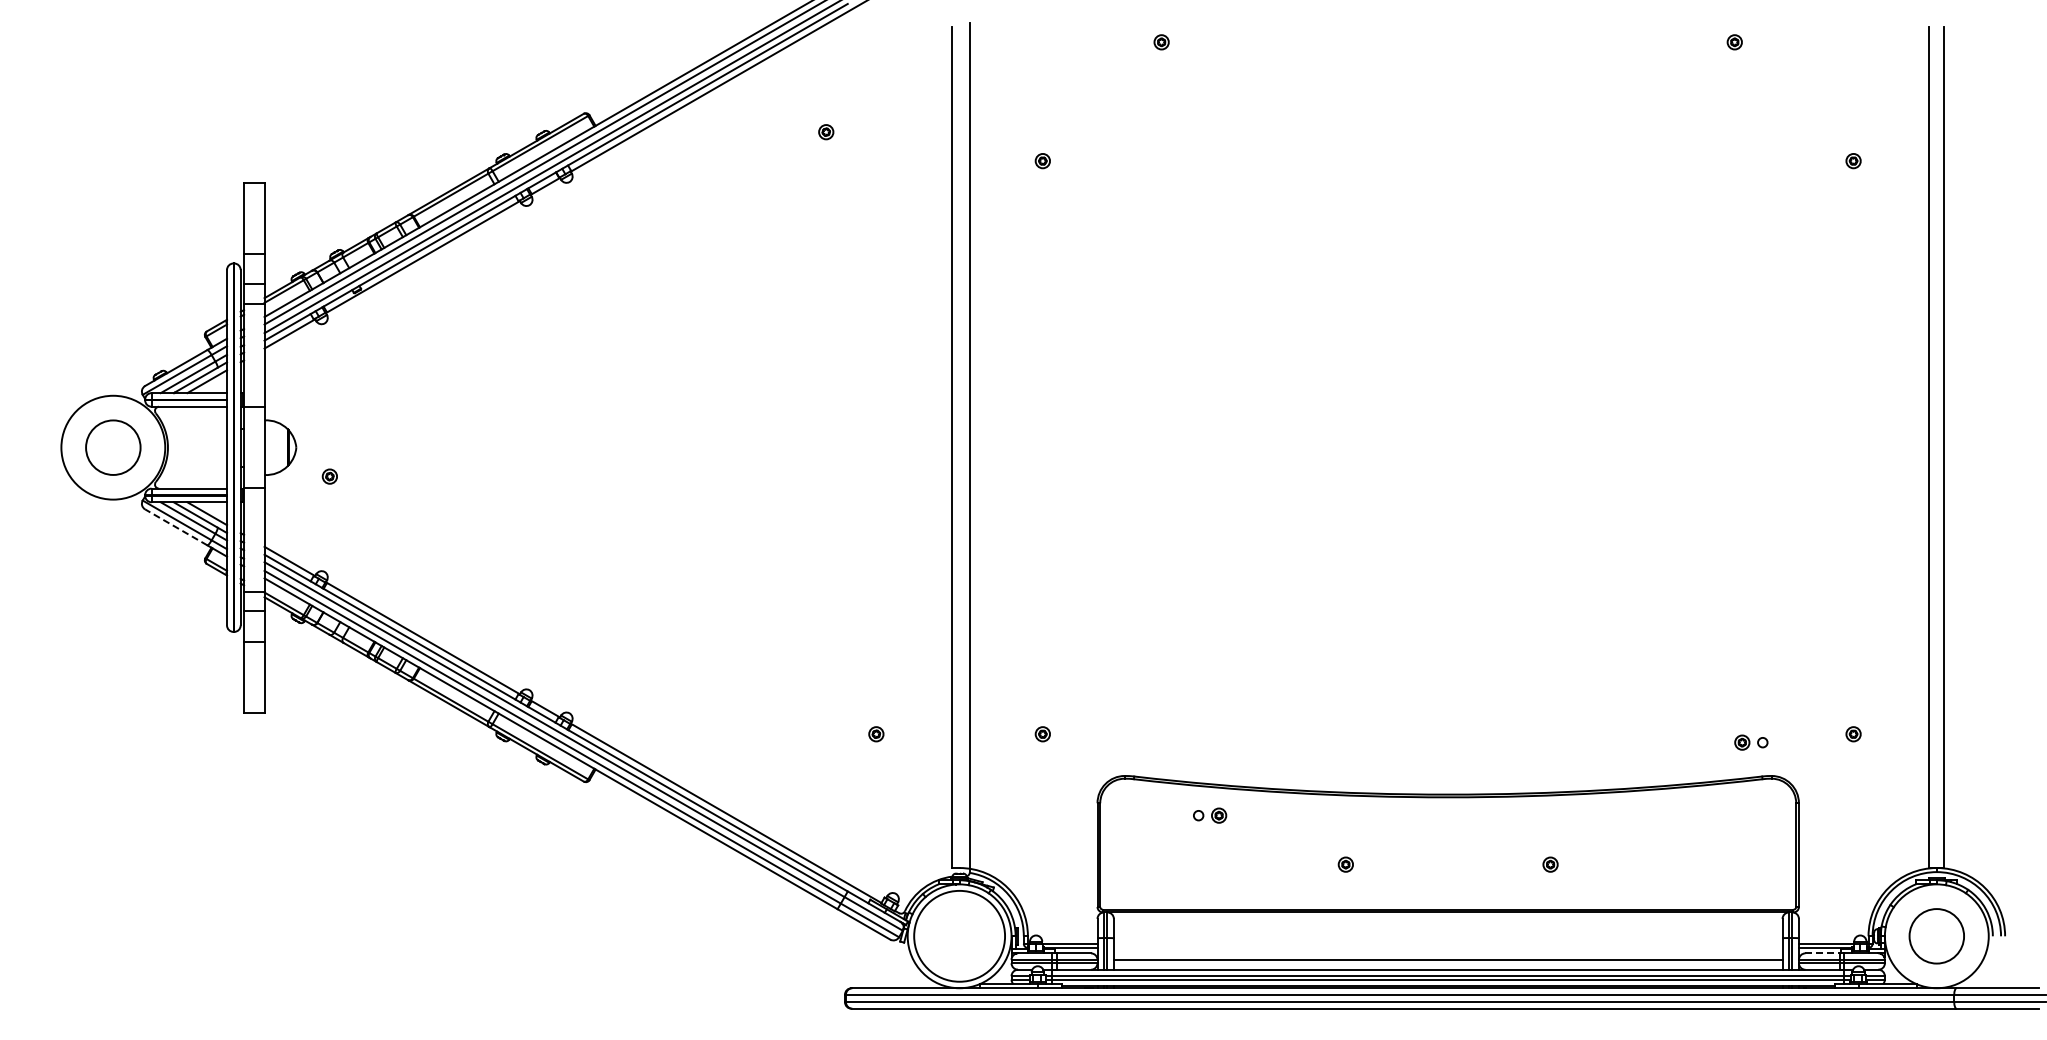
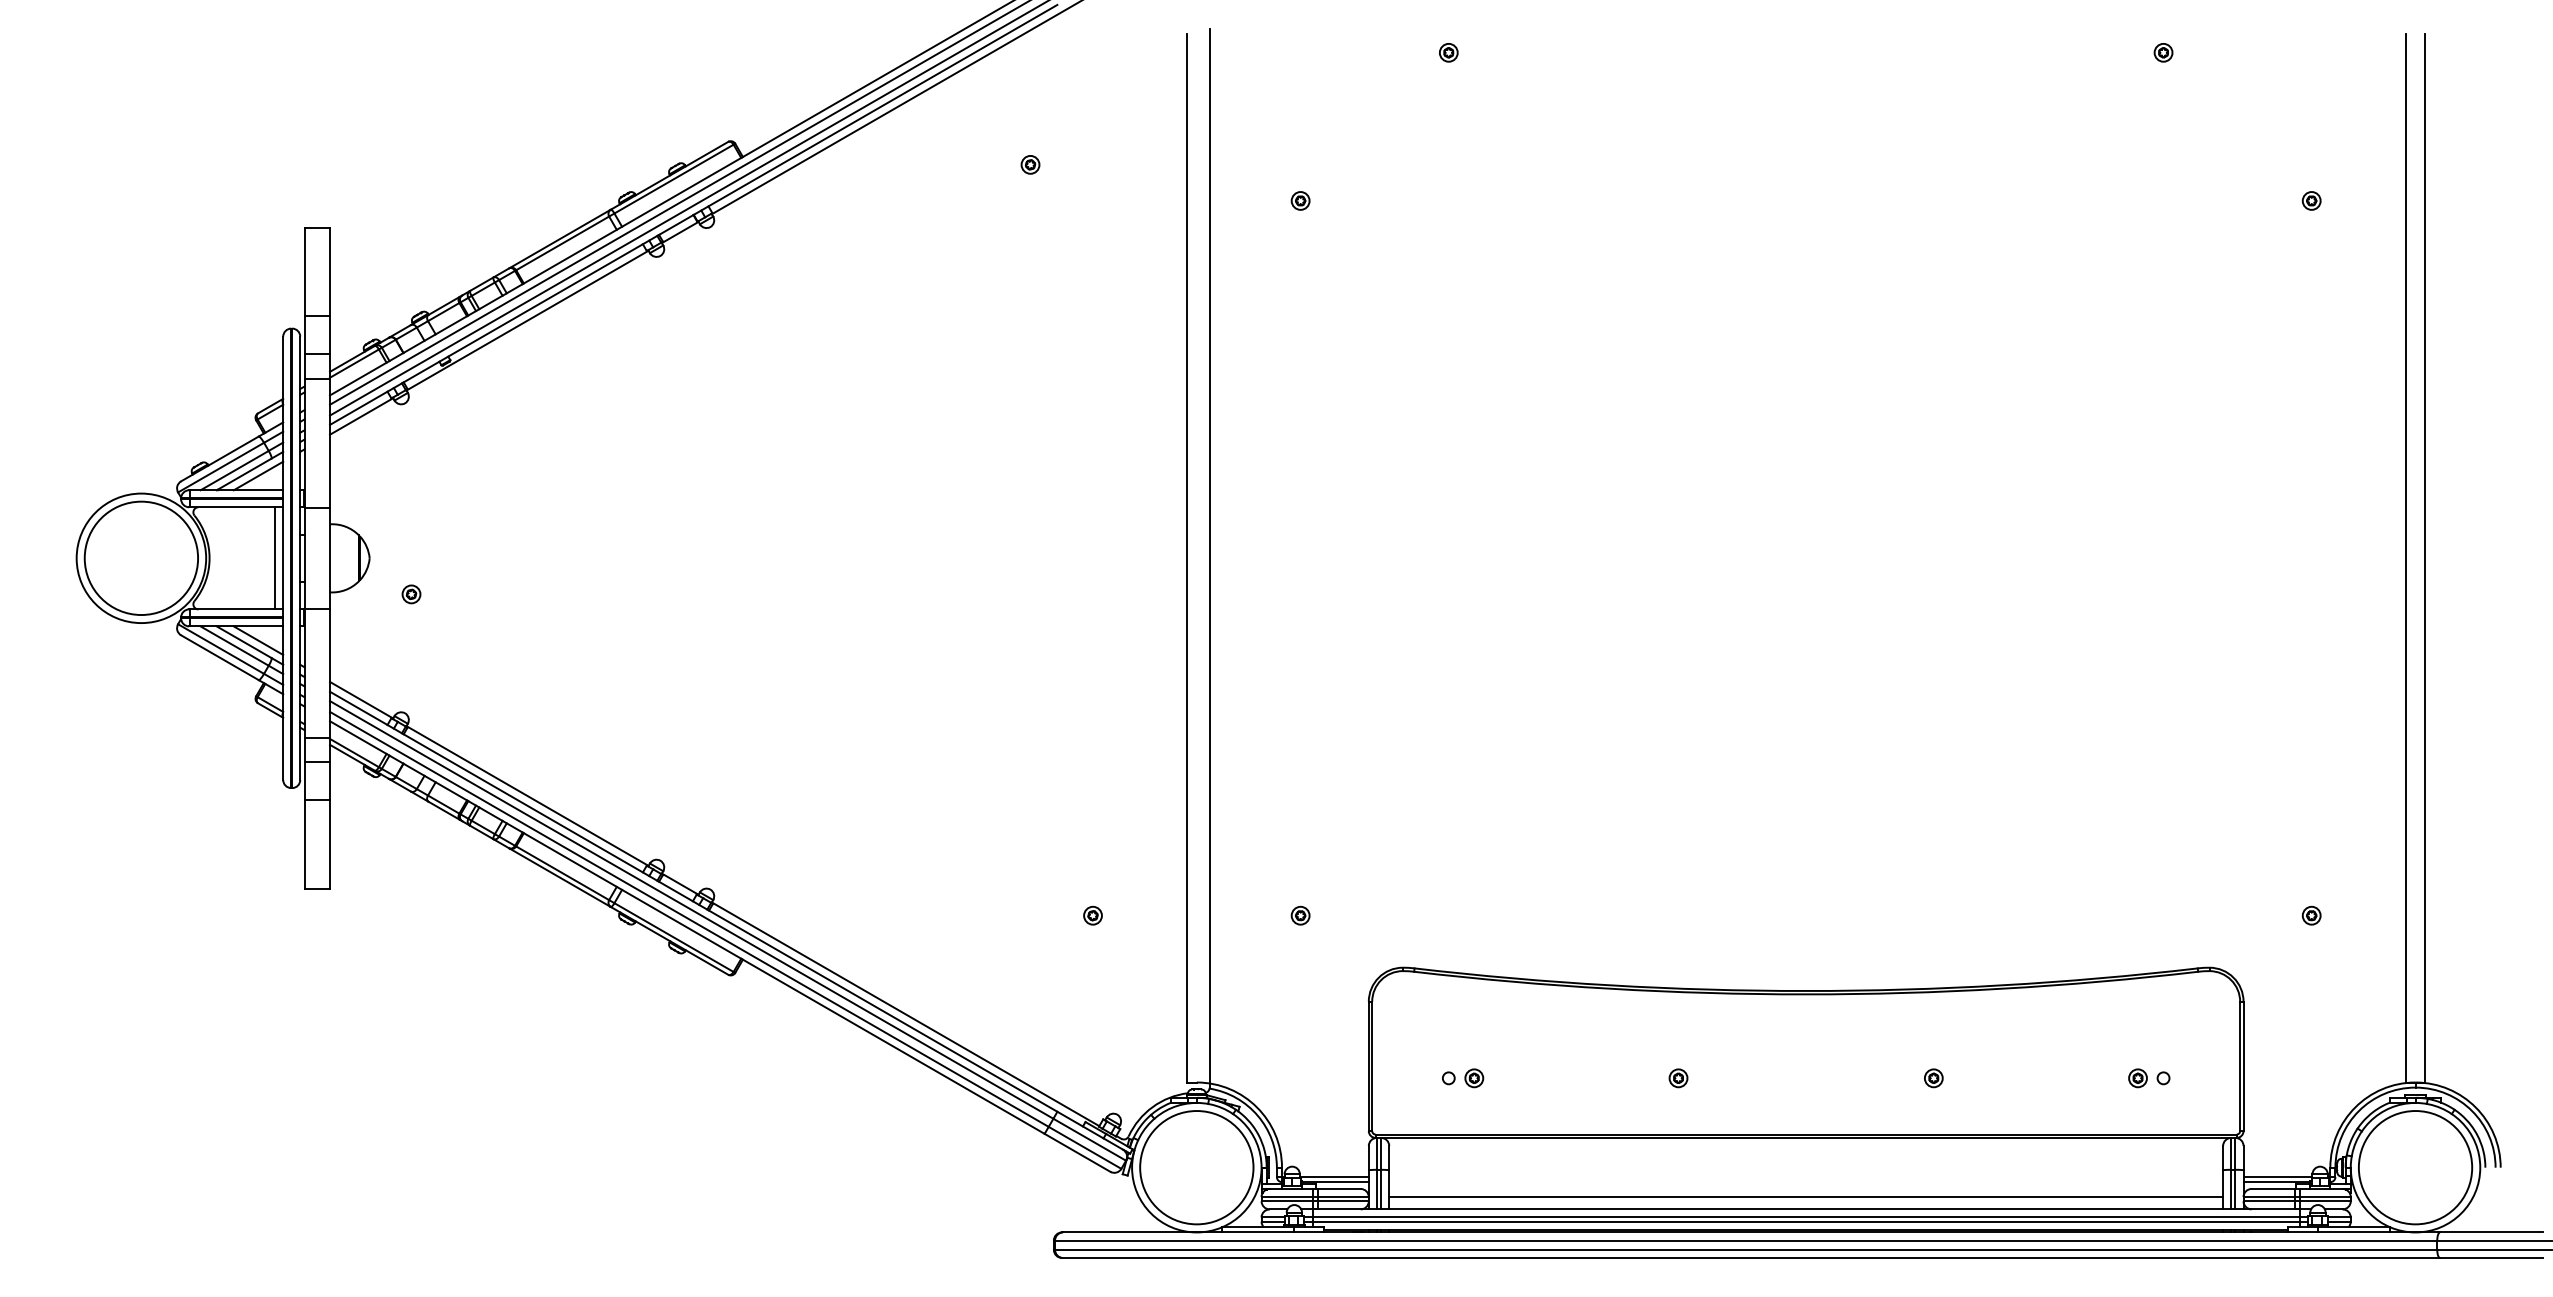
circle: (112, 447) -> (140, 558), size x1.67
line: (220, 447) -> (275, 558), added
line: (176, 527) -> (220, 657), dashed -> solid
part: (1751, 742) -> (2149, 1078), moved
part: (1210, 815) -> (1463, 1078), moved
circle: (1936, 935) -> (2415, 1166), size x1.67
line: (1823, 953) -> (2274, 1189), dashed -> solid

